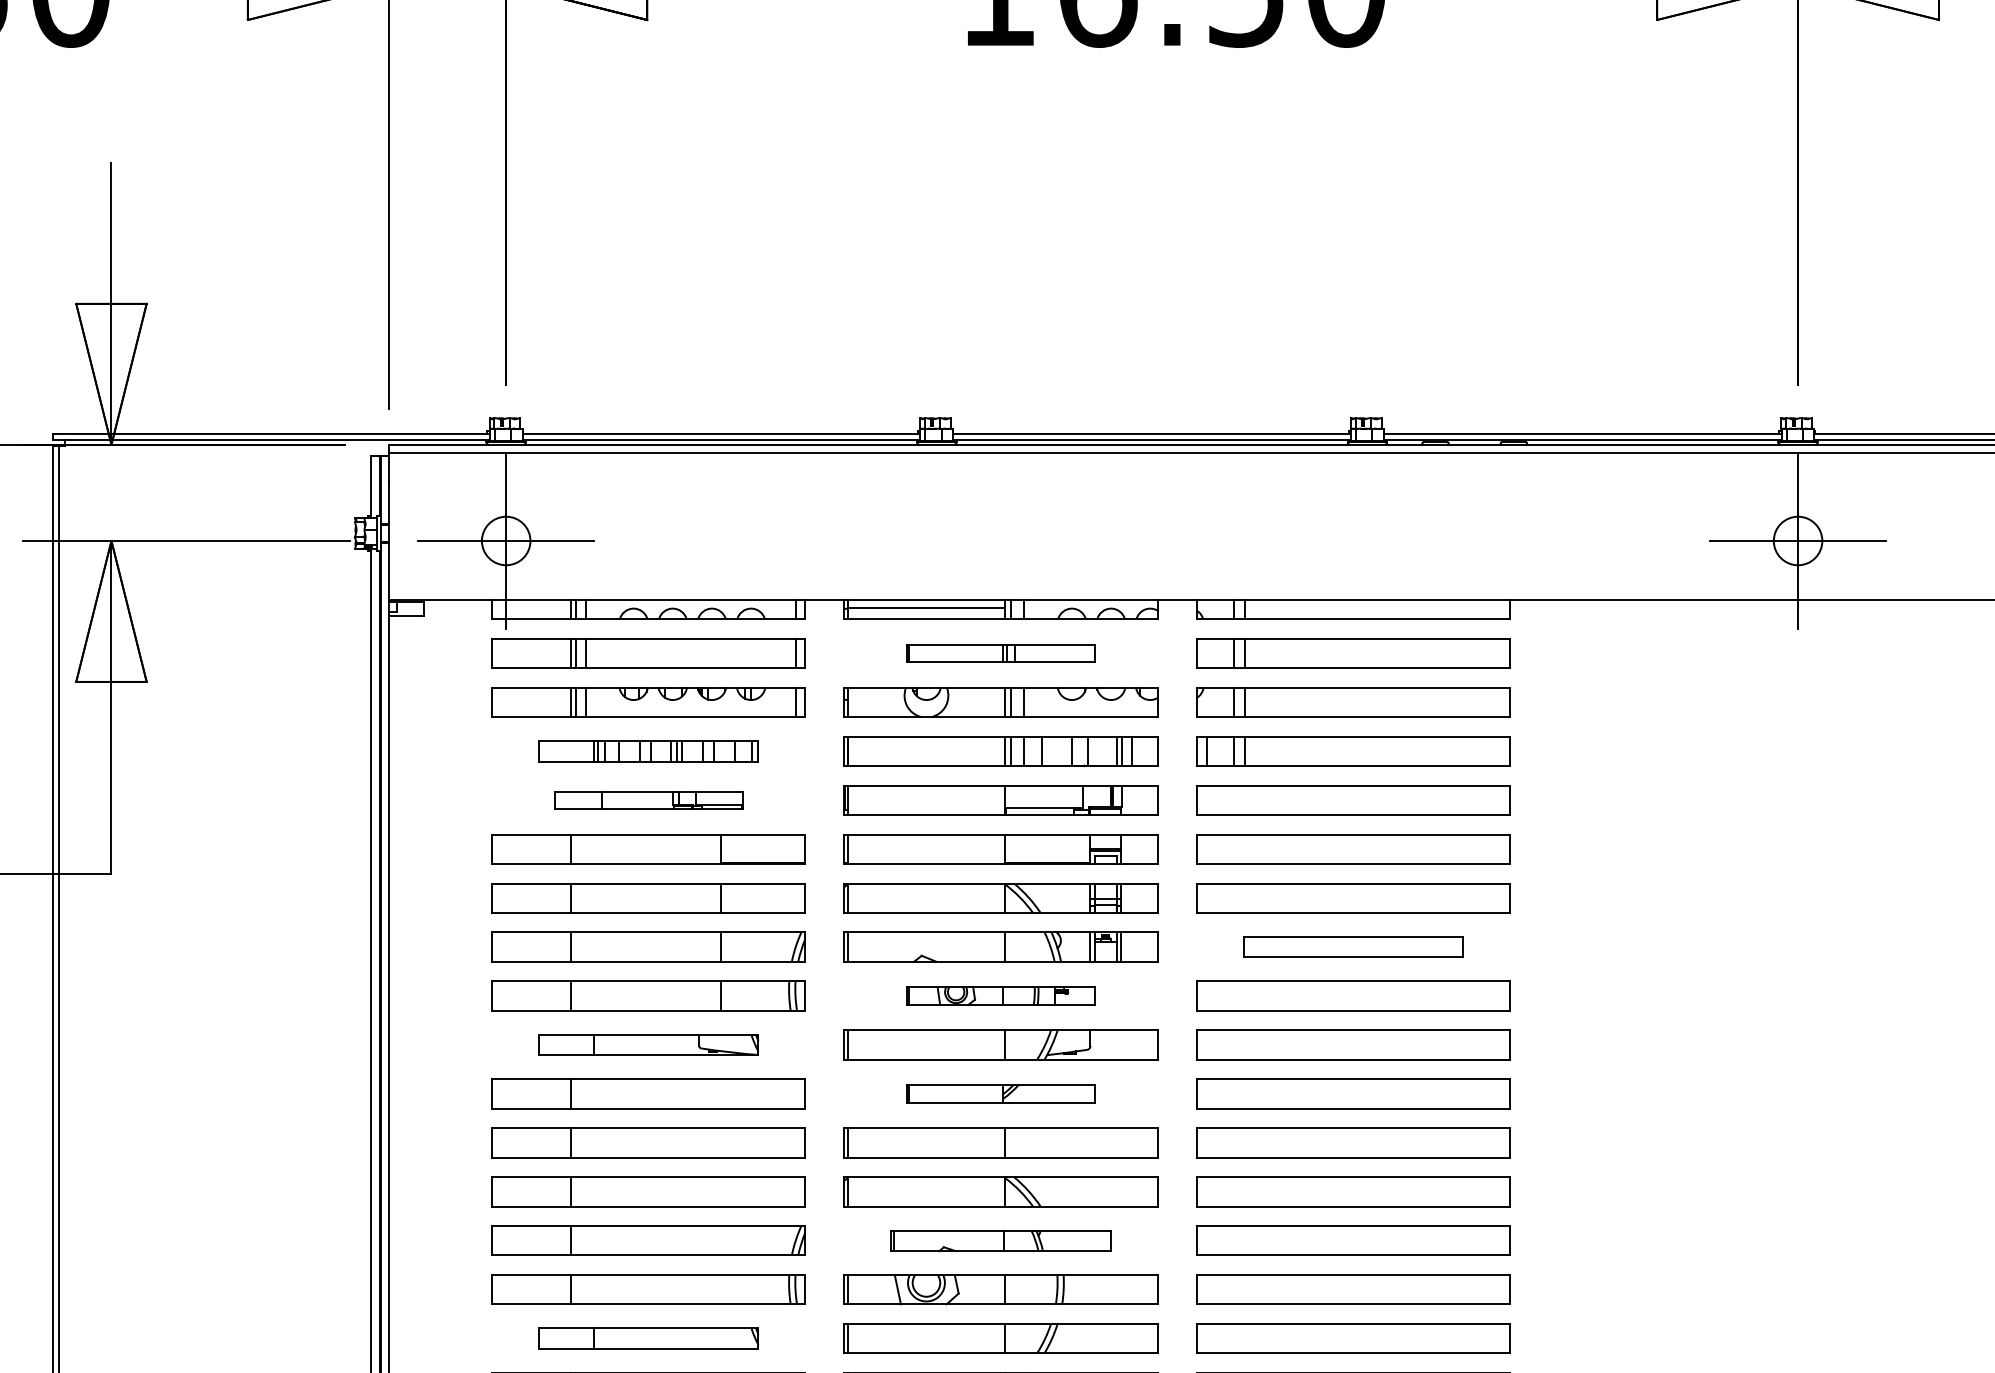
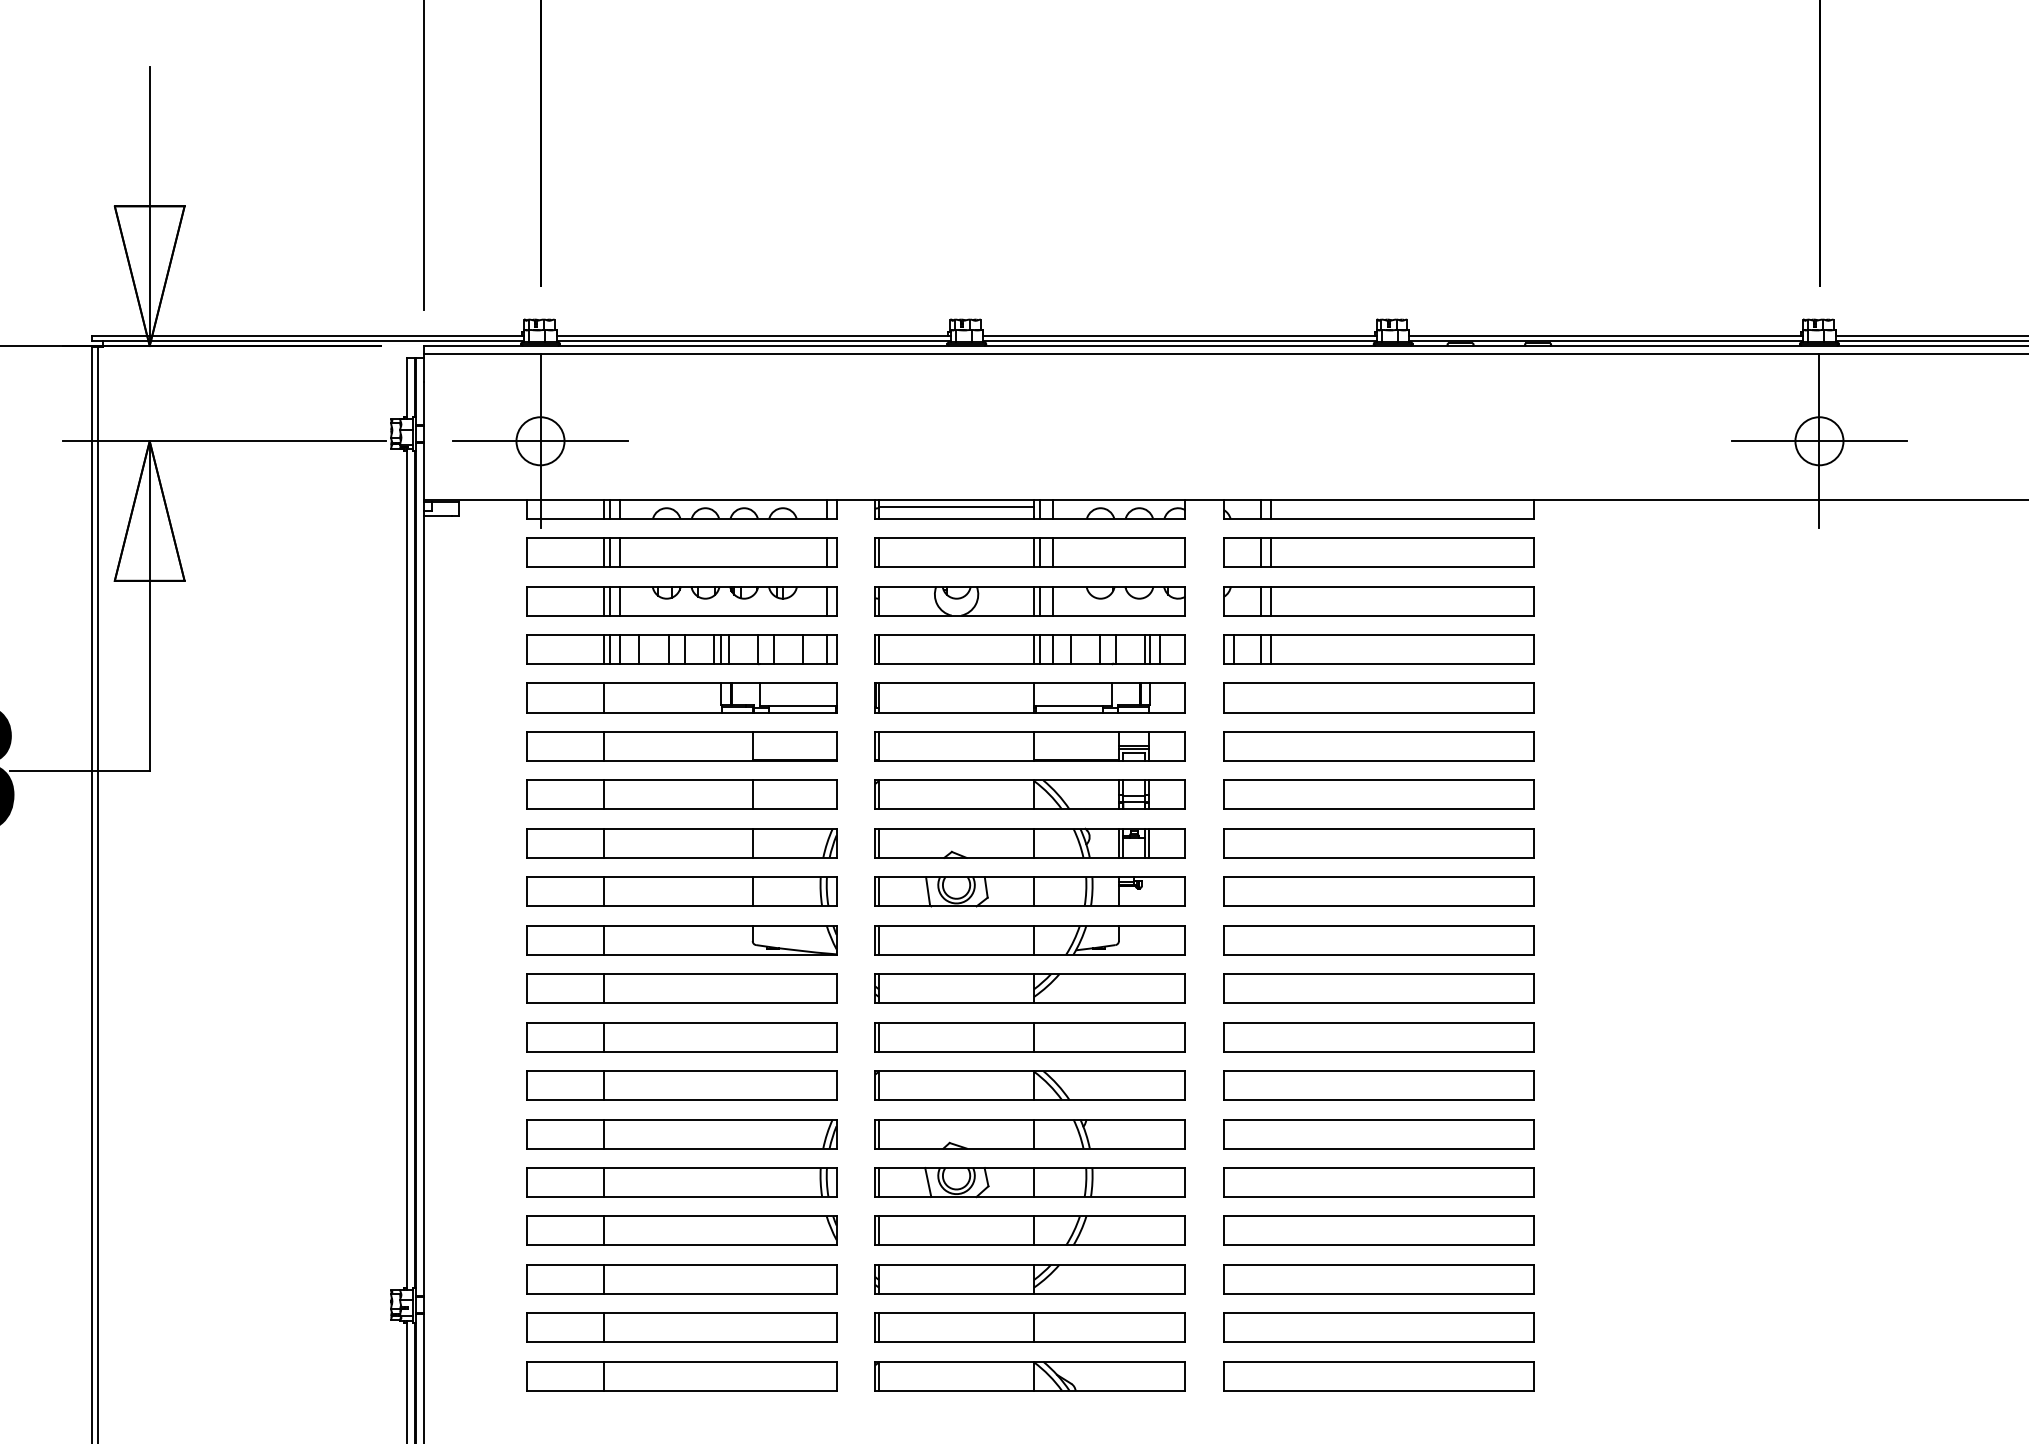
part: (1000, 653) -> (1029, 552), size x1.67
part: (648, 751) -> (681, 649), size x1.43
part: (648, 799) -> (681, 697), size x1.67
part: (1352, 947) -> (1378, 843), size x1.43
part: (1000, 995) -> (1029, 891), size x1.67
part: (648, 1045) -> (681, 940), size x1.43
part: (1000, 1093) -> (1029, 988), size x1.67
part: (1000, 1241) -> (1029, 1134), size x1.43
part: (648, 1338) -> (681, 1230), size x1.43

